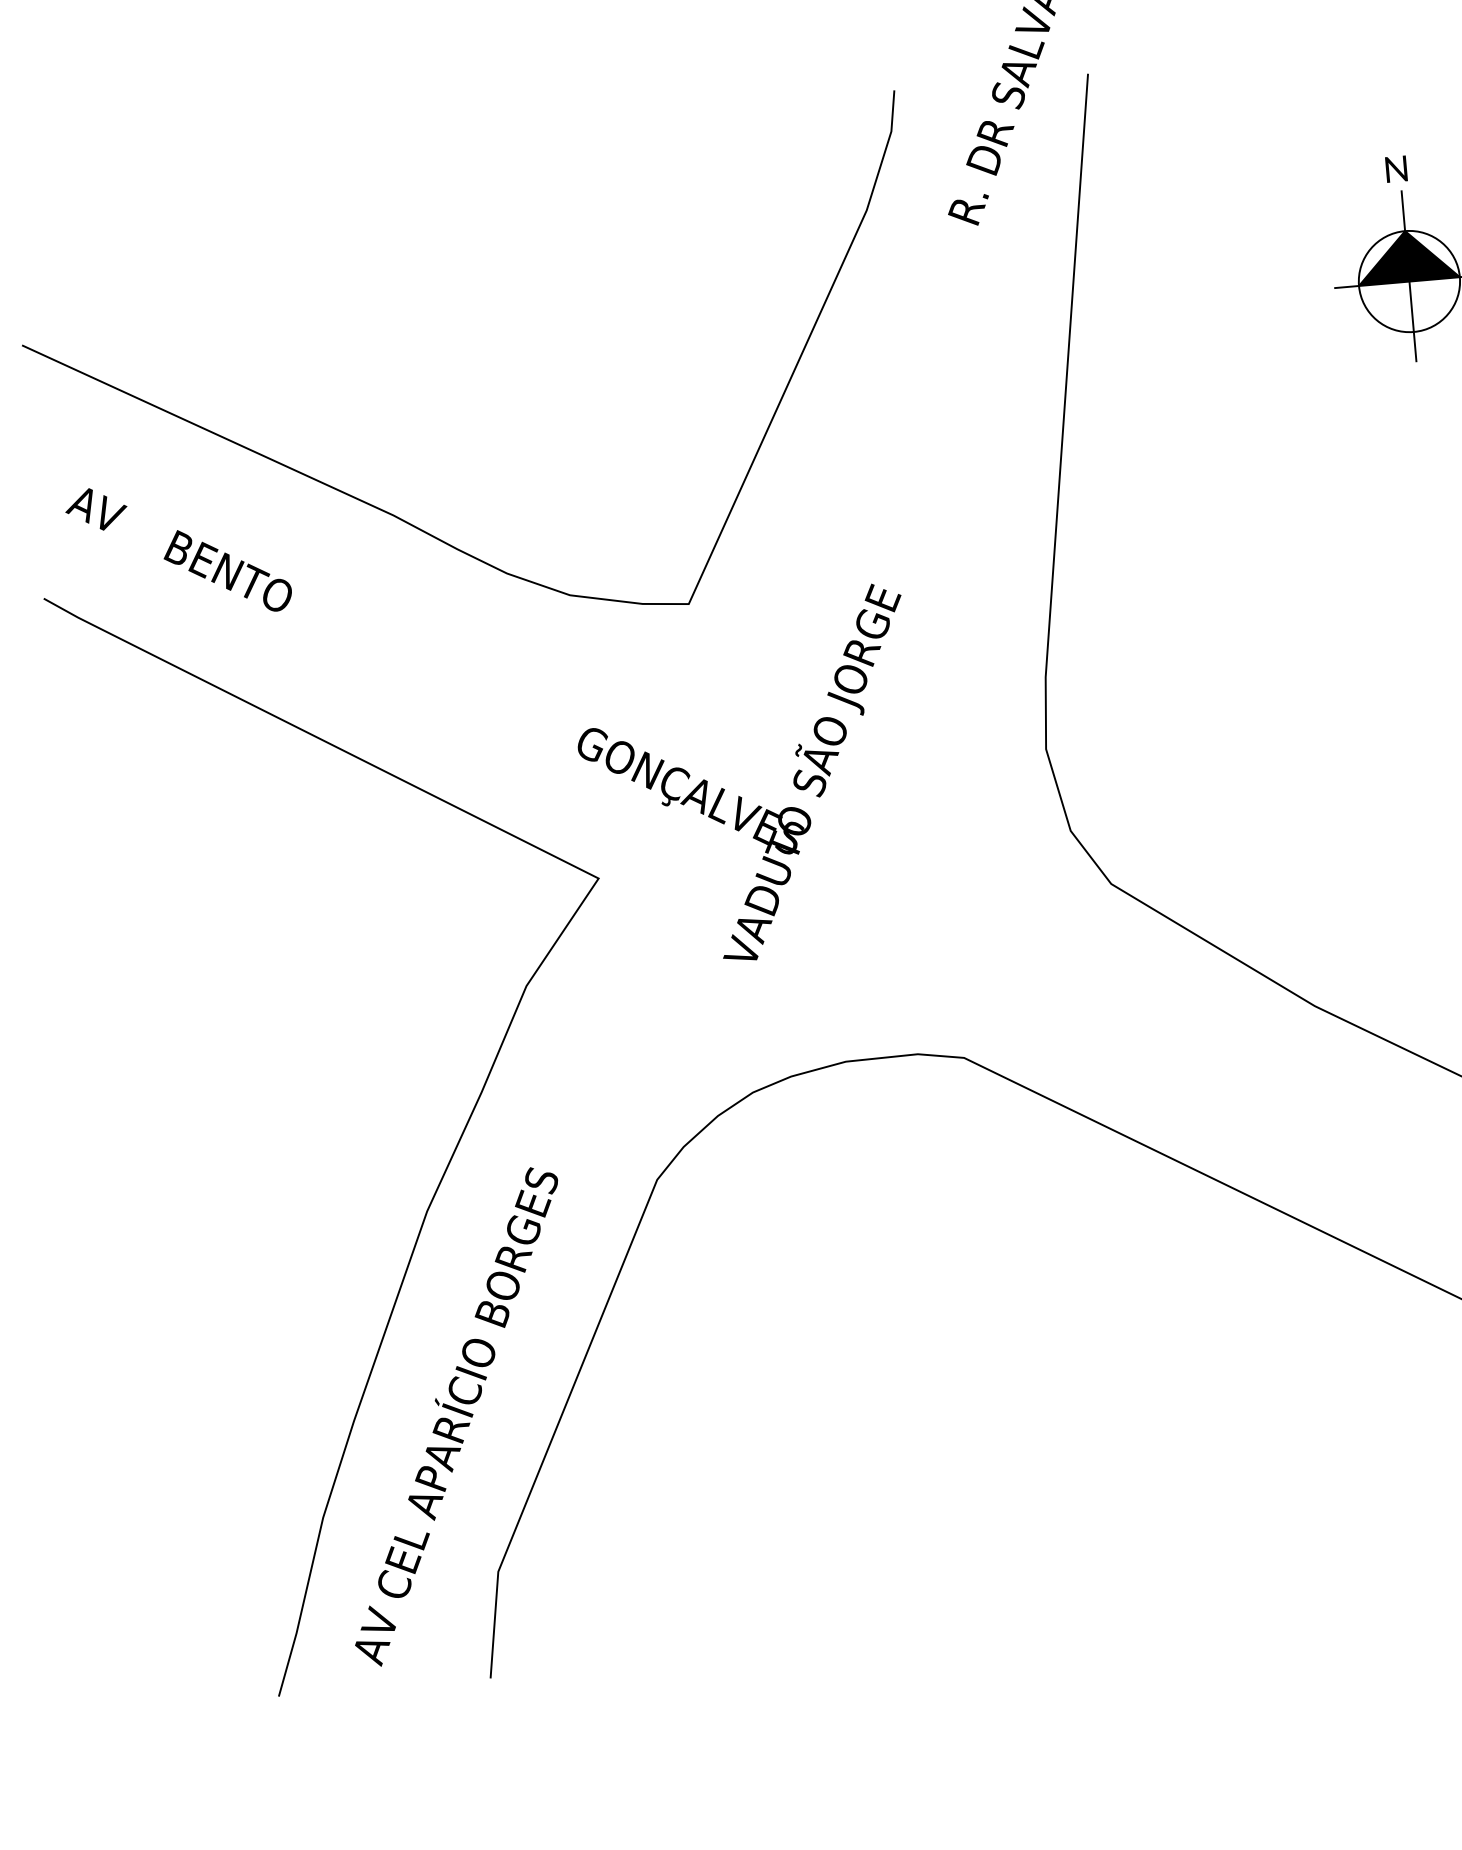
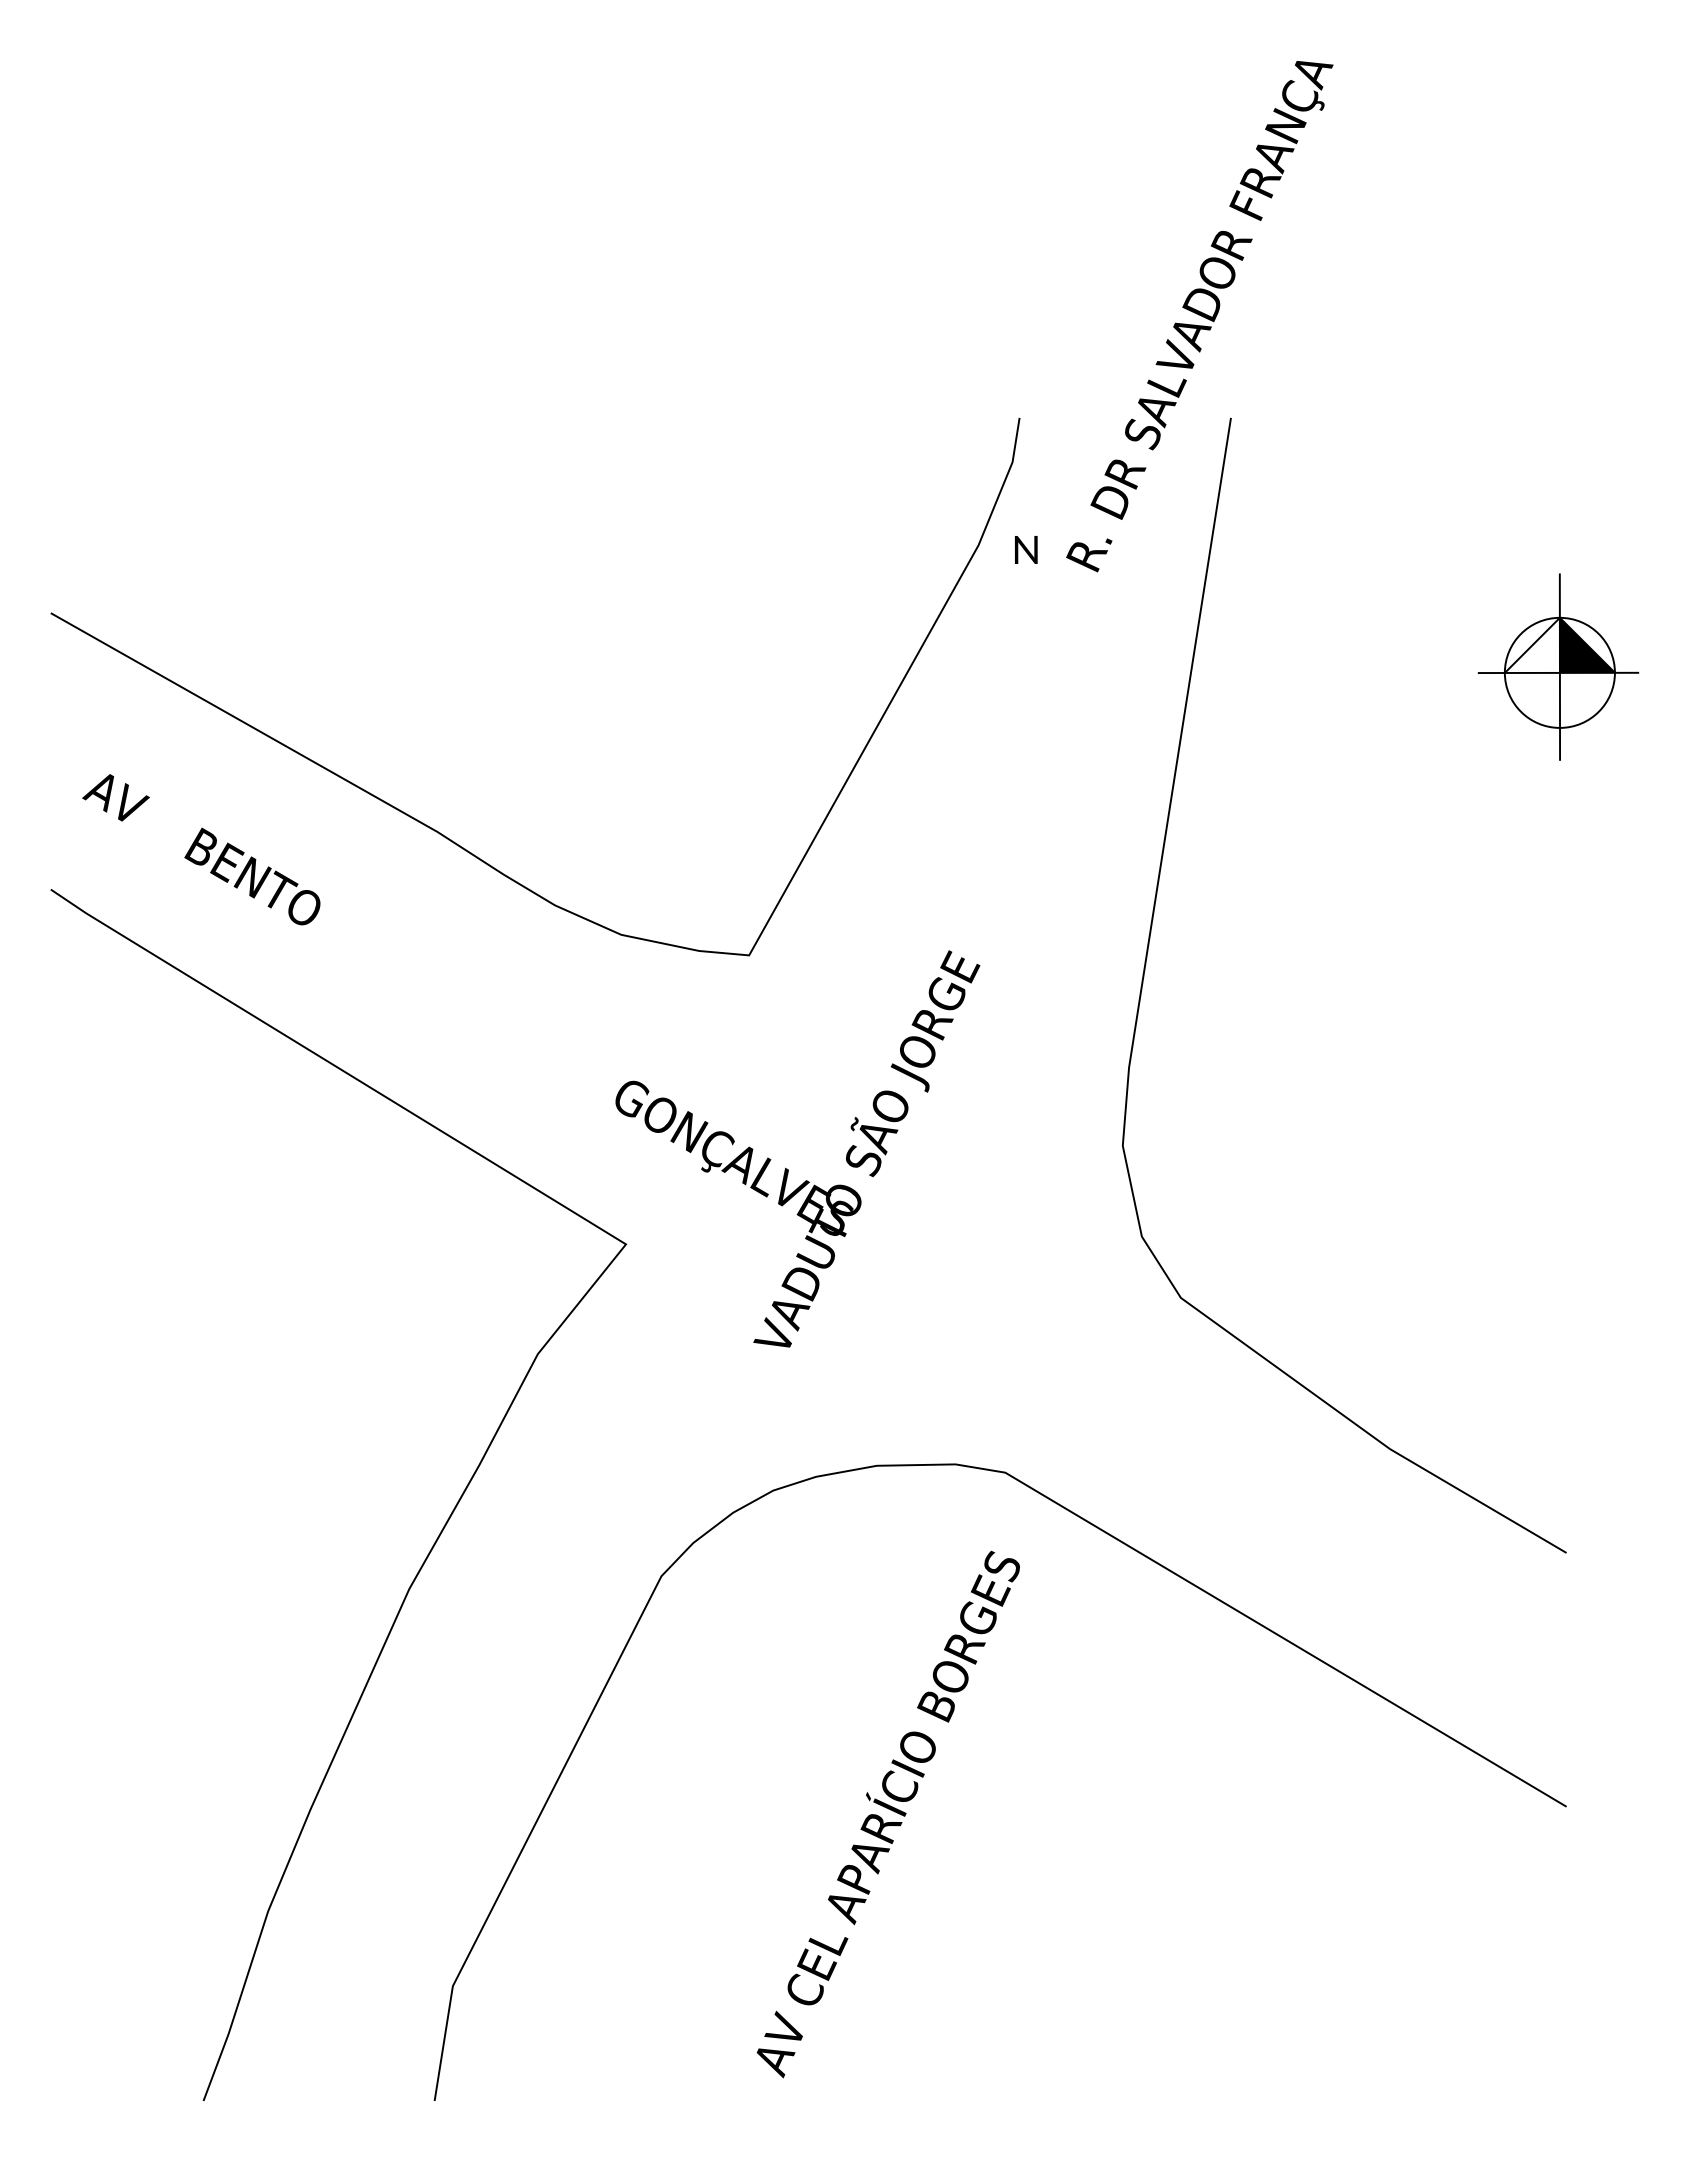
text: (1396, 168) -> (1026, 549), moved
fill: (1381, 257) -> (1531, 644), removed
text: (456, 1416) -> (887, 1814), moved

